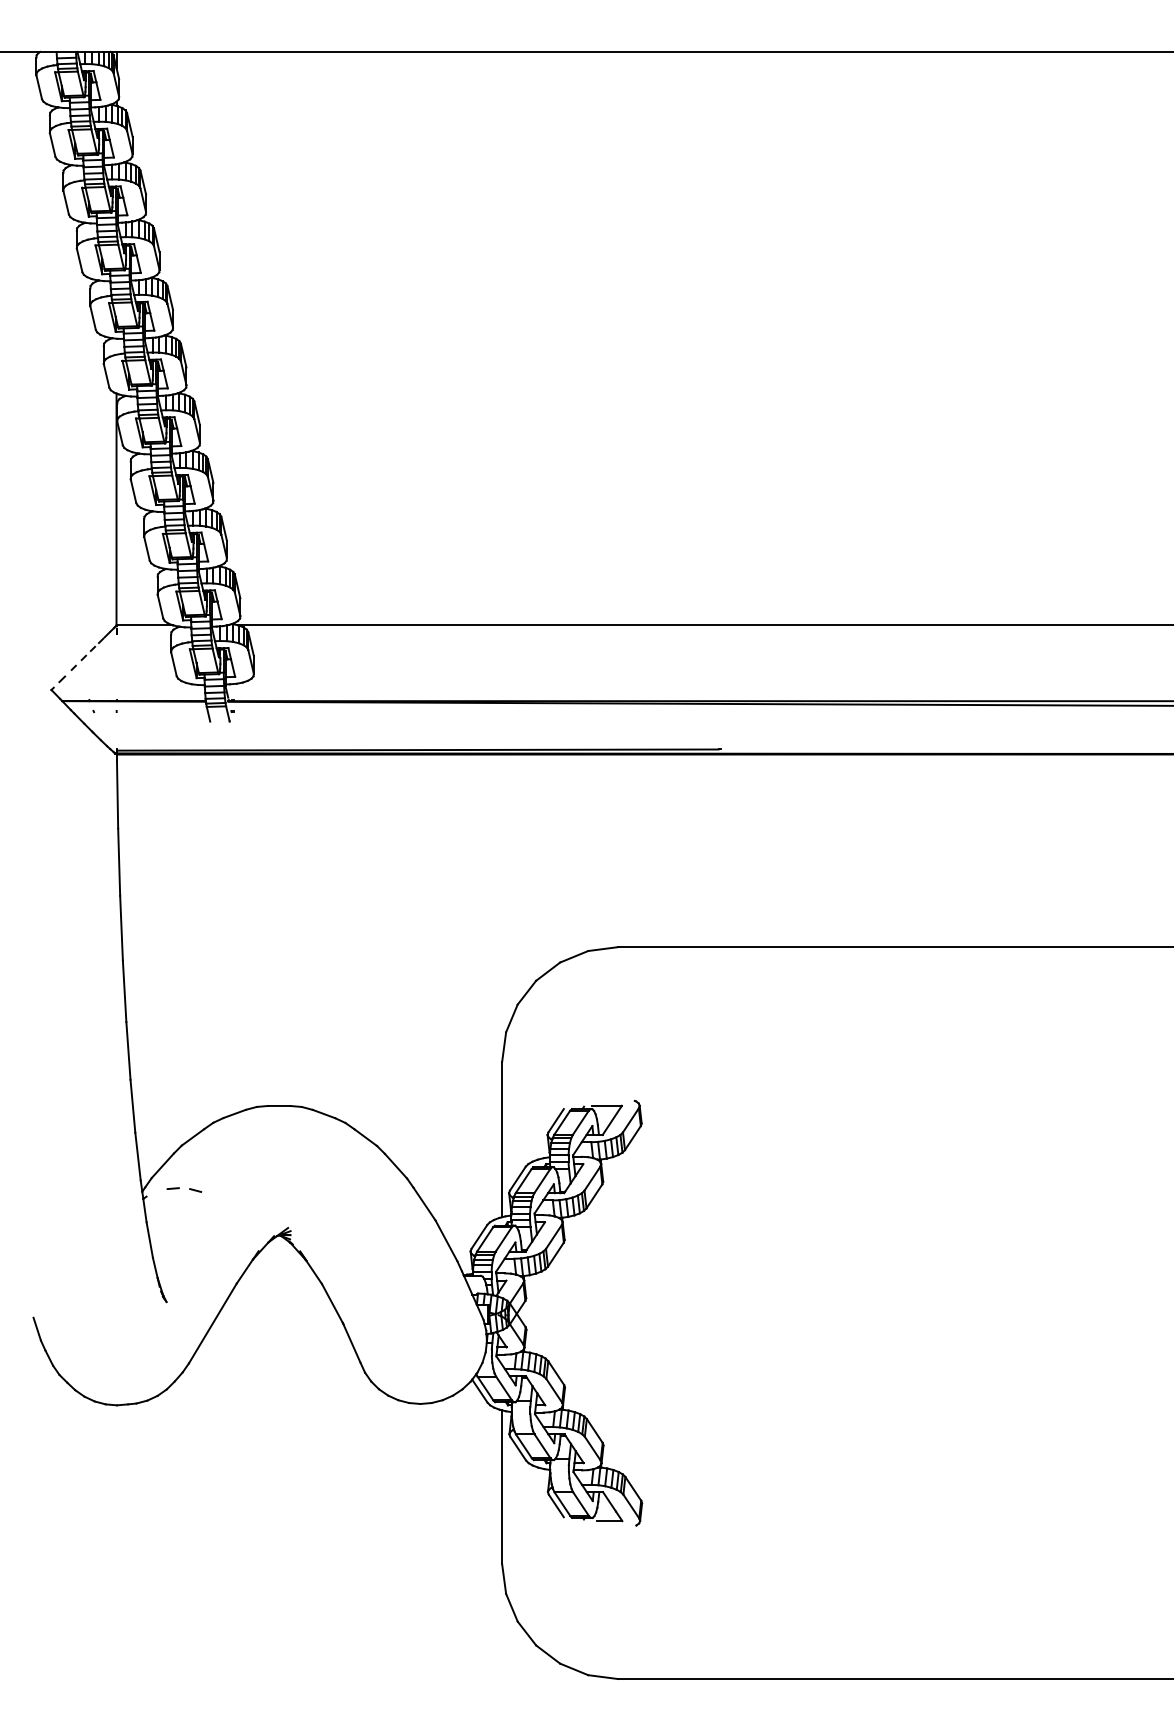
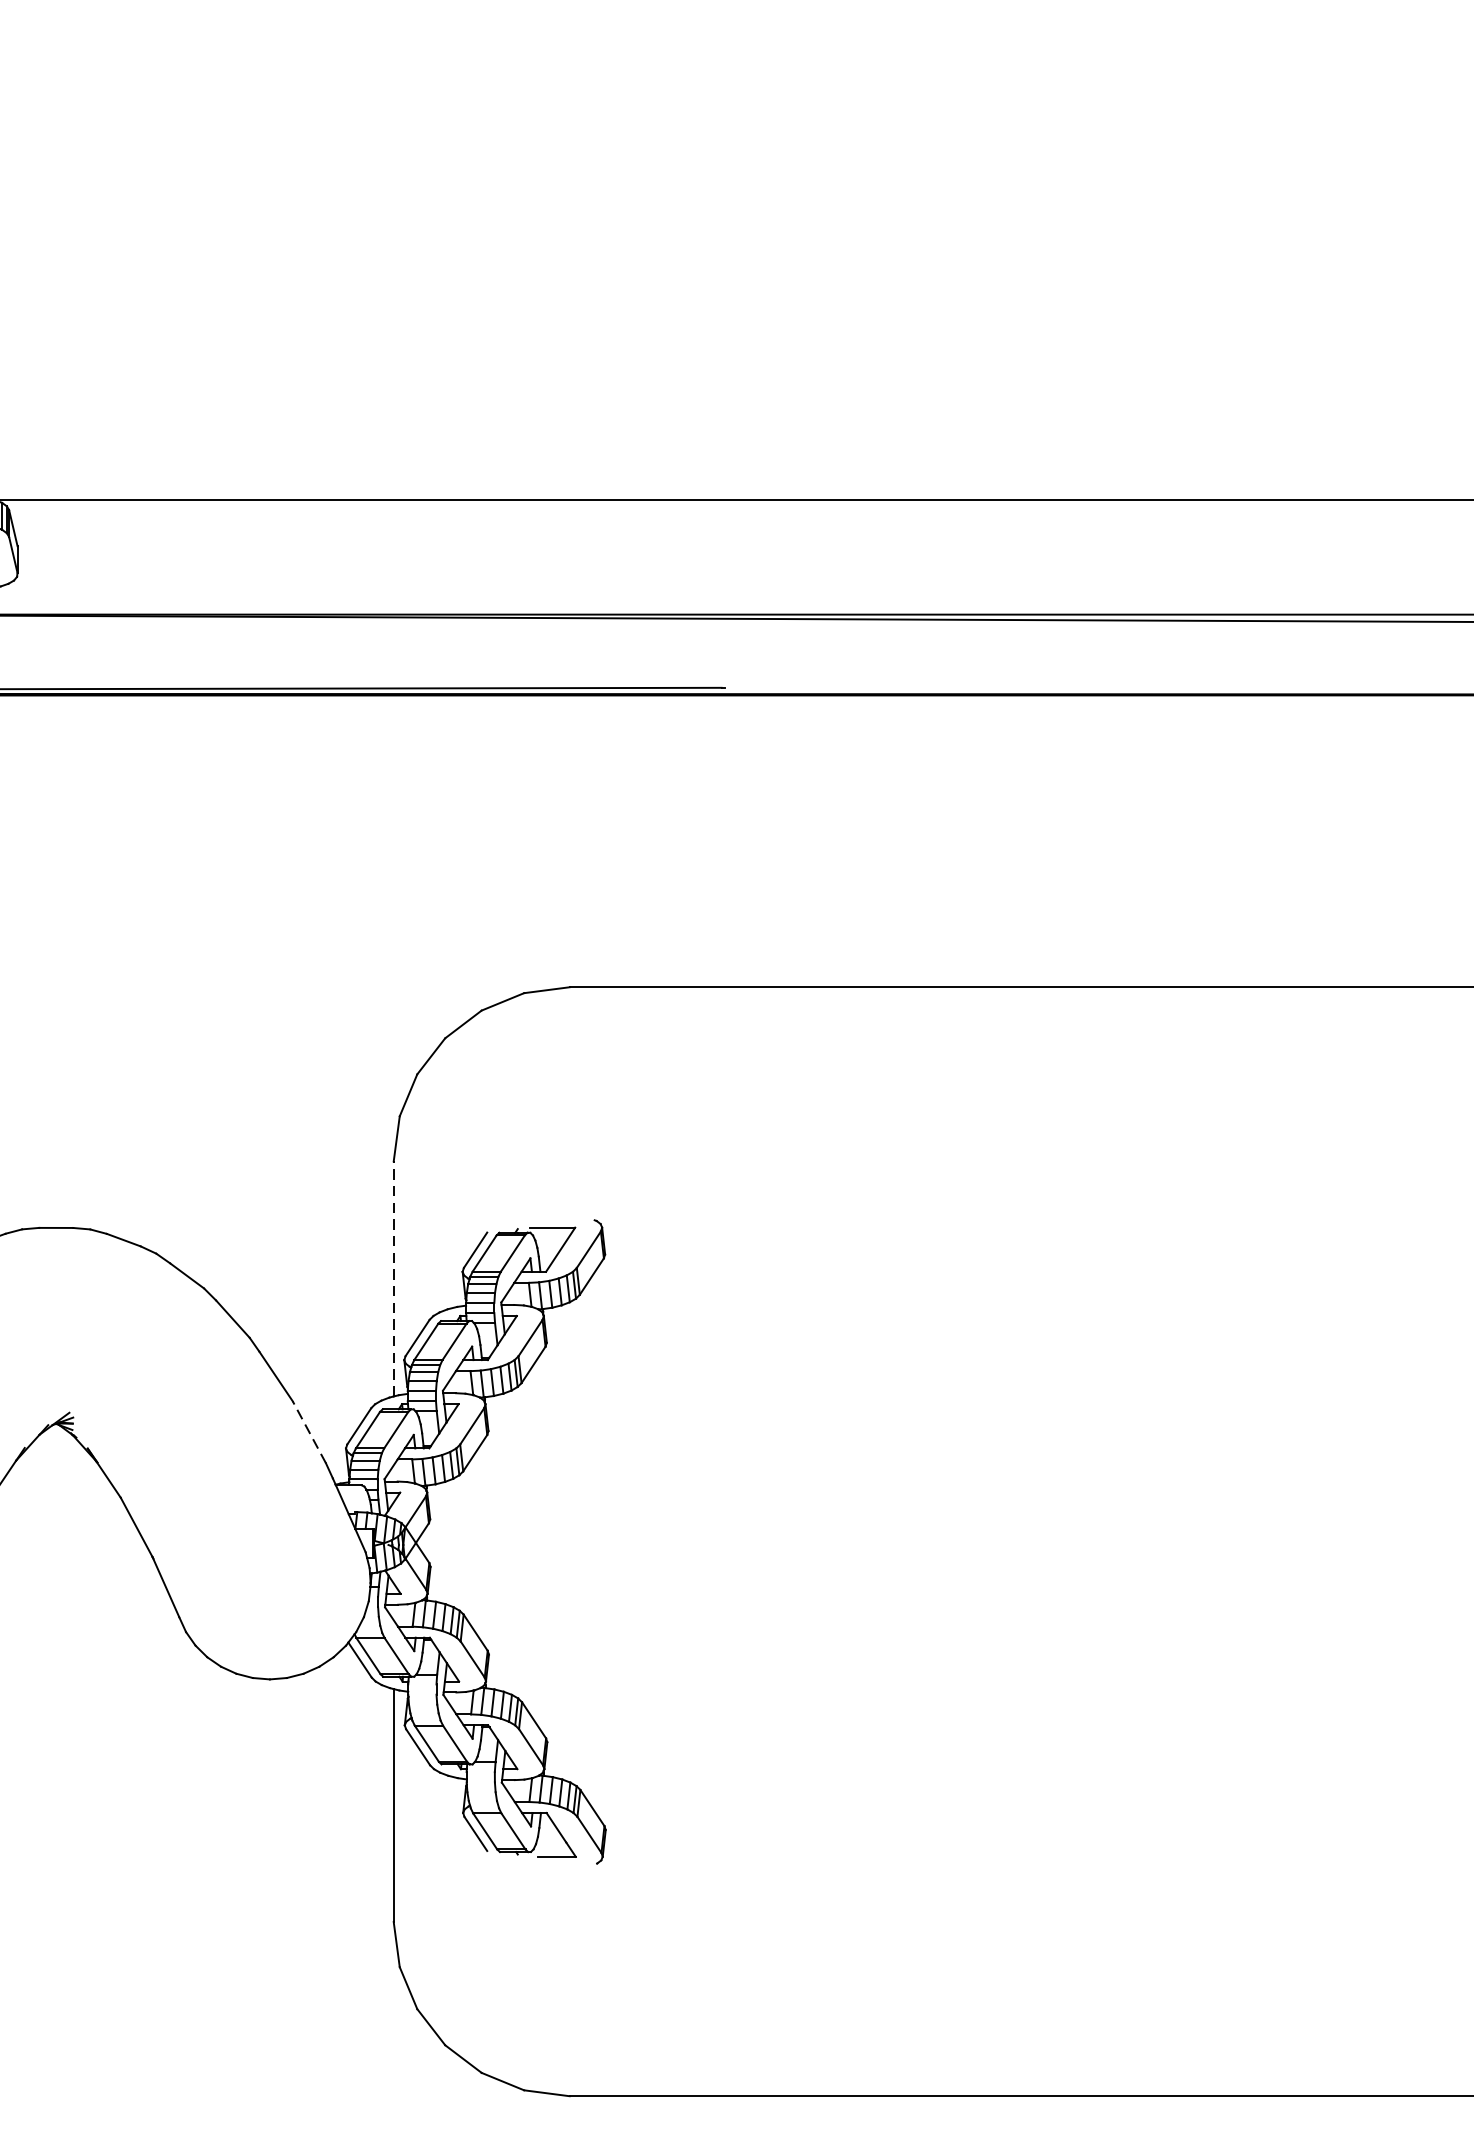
line: (502, 1139) -> (394, 1278), solid -> dashed
line: (446, 1240) -> (309, 1431), solid -> dashed

